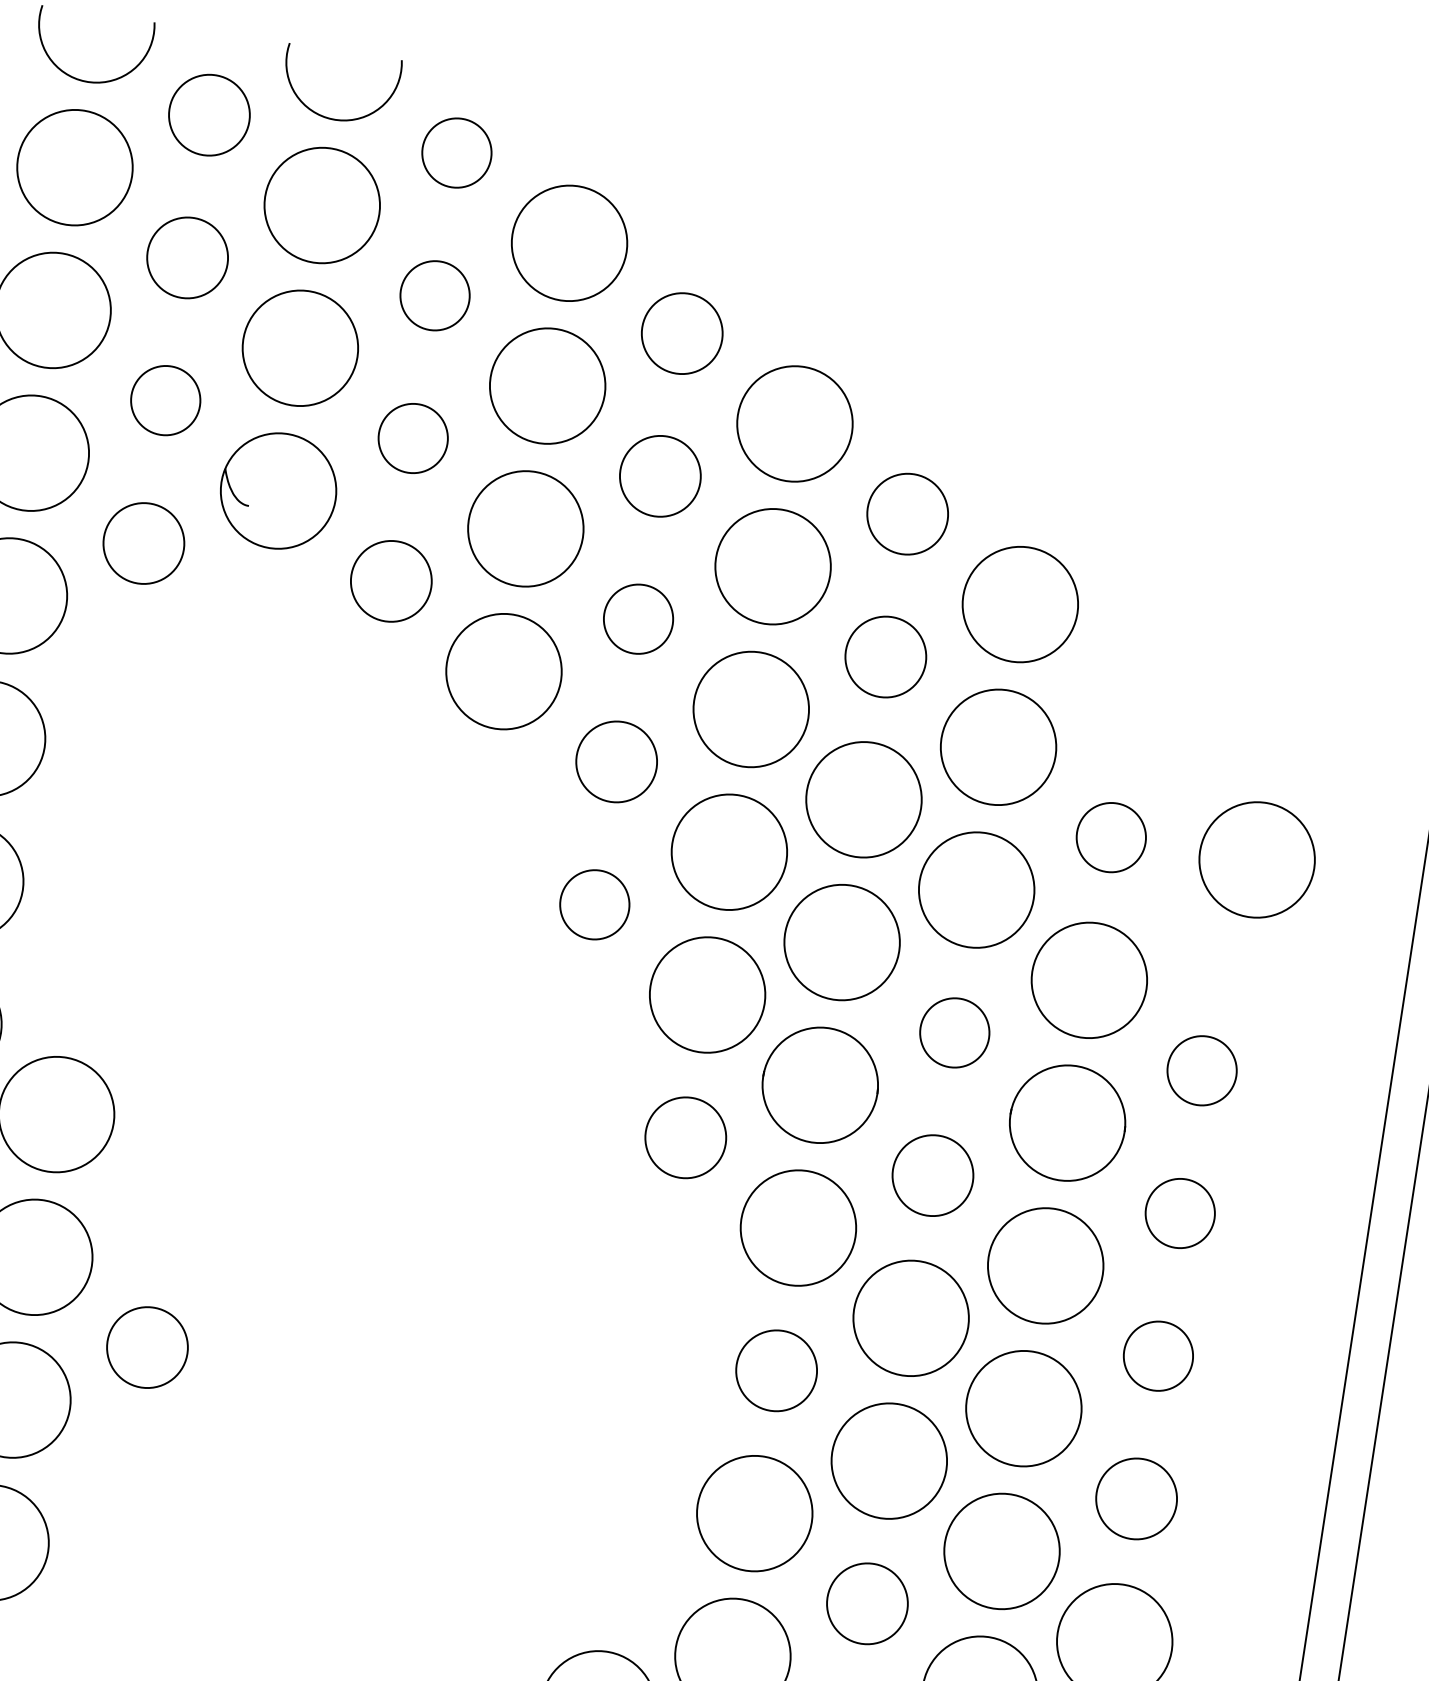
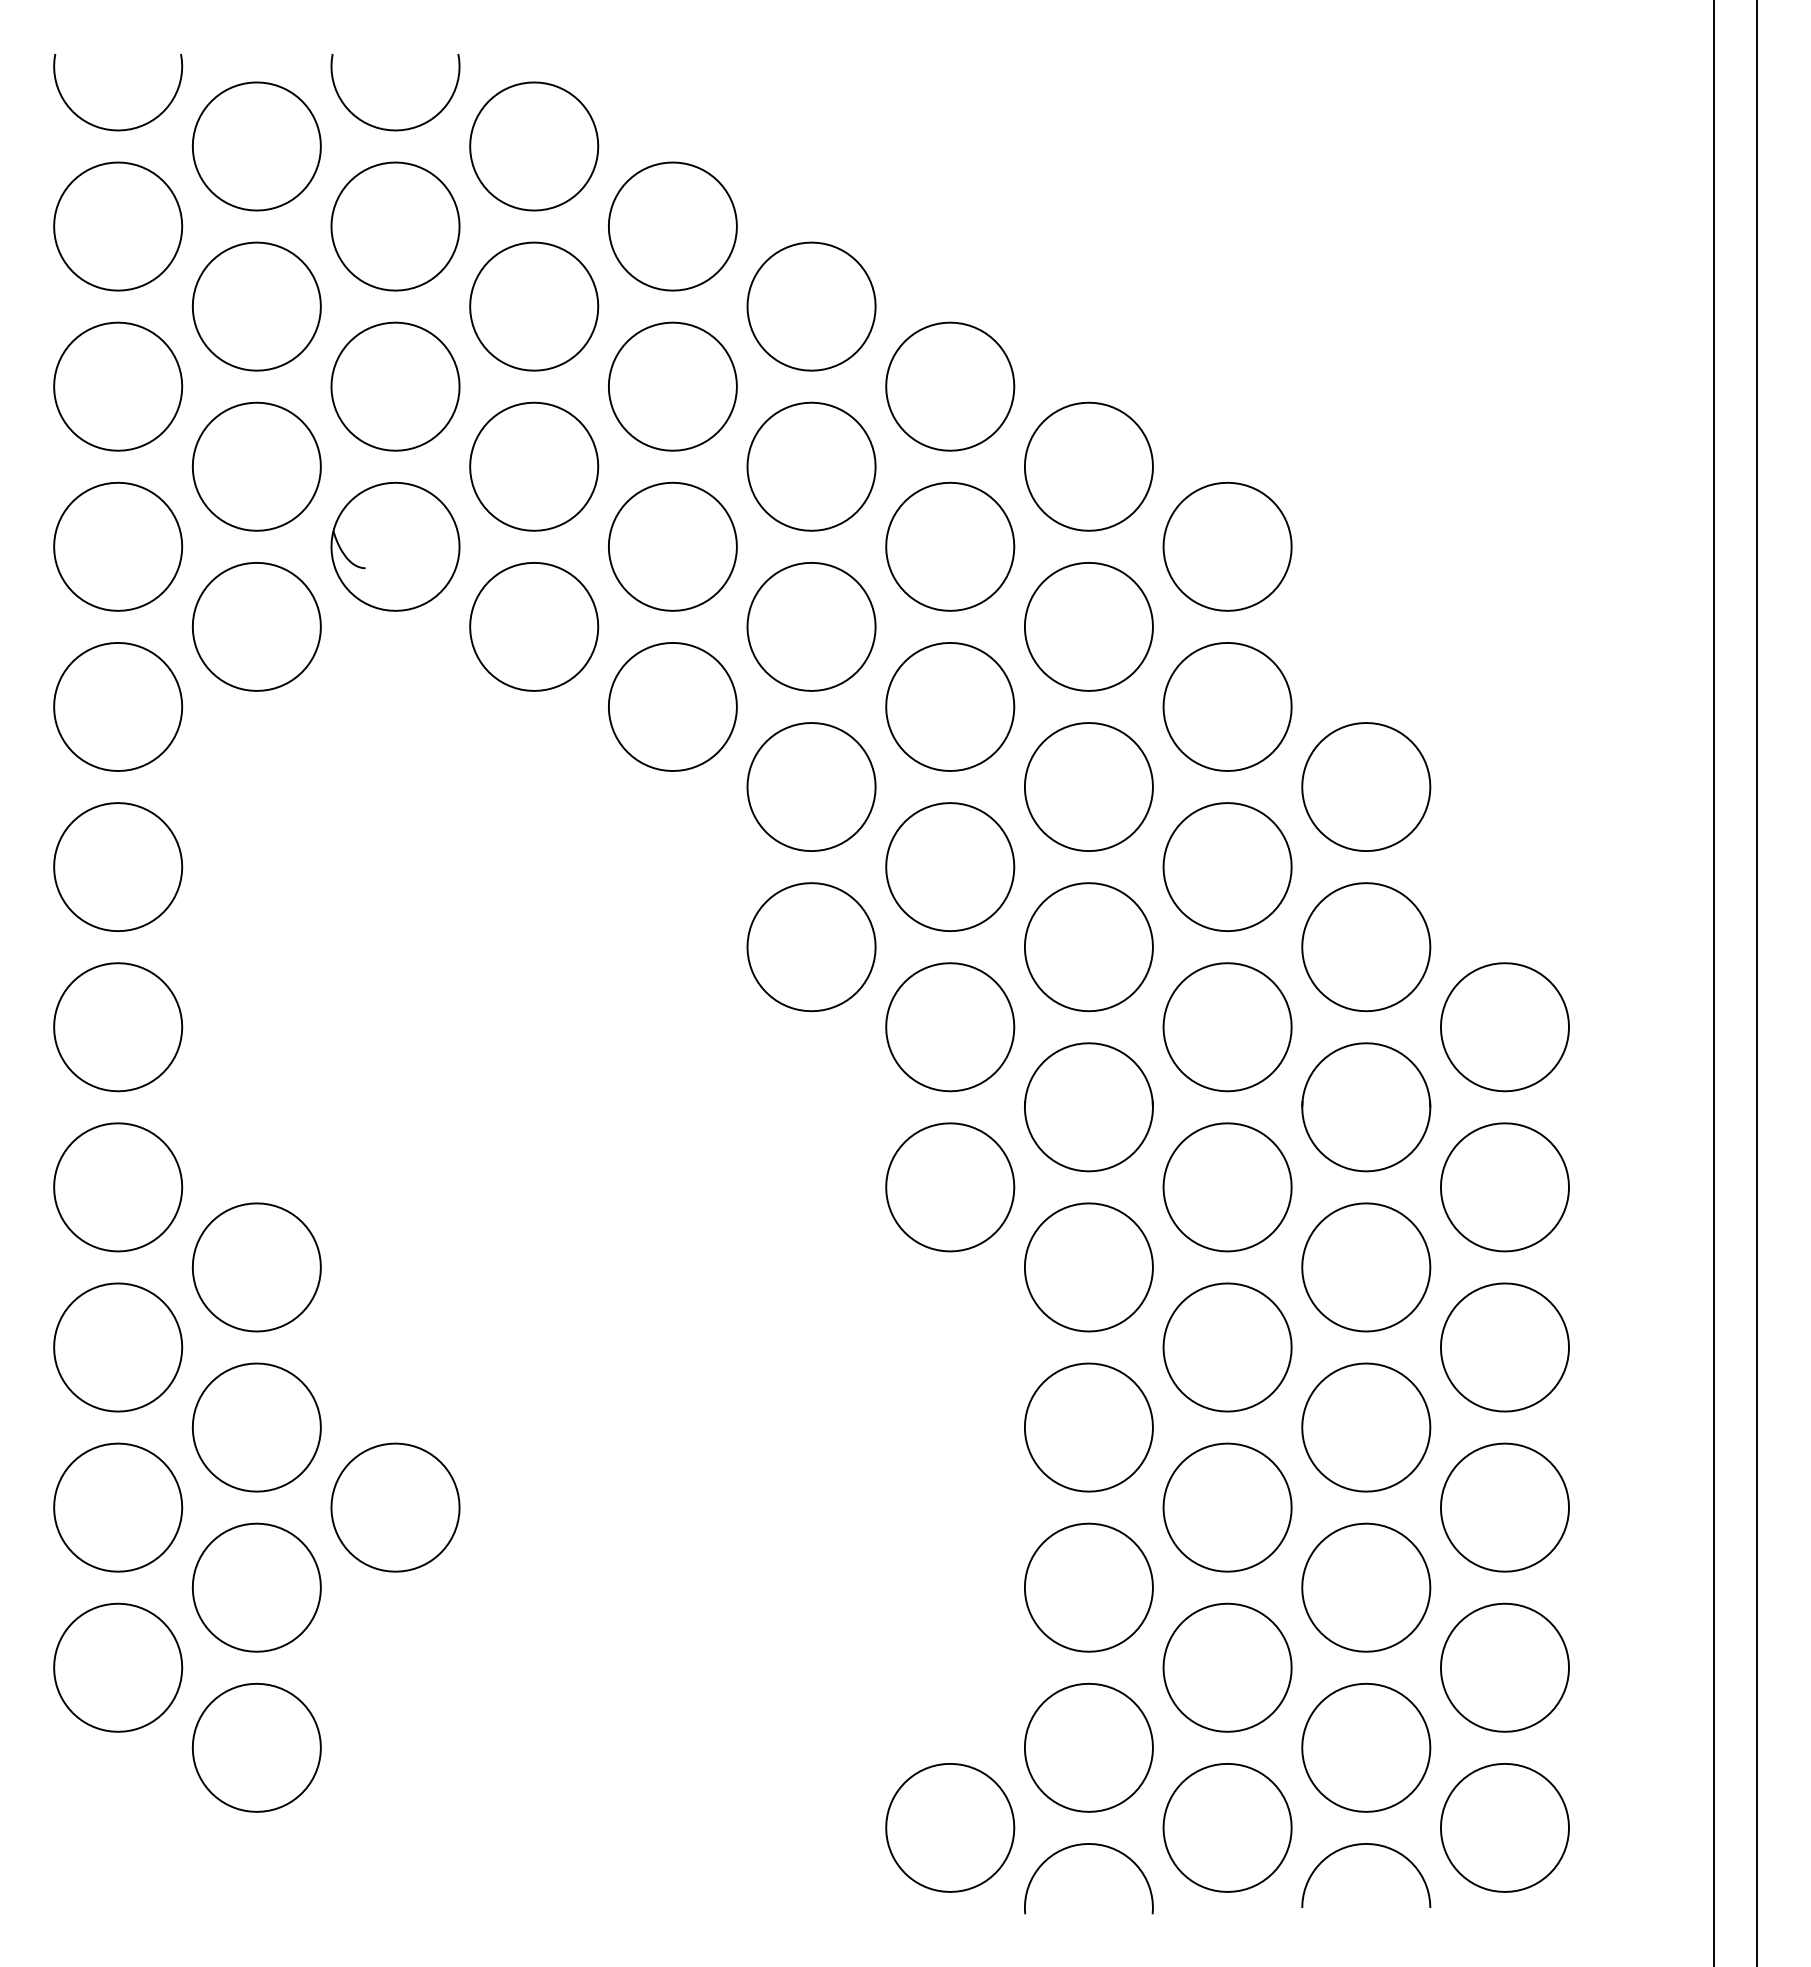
part: (209, 115) -> (256, 146), size x1.43
part: (457, 153) -> (534, 146), size x1.67
part: (187, 257) -> (256, 306), size x1.43
part: (435, 295) -> (534, 306), size x1.67
part: (682, 333) -> (811, 306), size x1.43
part: (165, 400) -> (256, 466), size x1.67
part: (413, 438) -> (534, 466), size x1.67
part: (660, 476) -> (811, 466), size x1.43
part: (907, 513) -> (1088, 466), size x1.43
part: (143, 543) -> (256, 626), size x1.43
part: (391, 581) -> (534, 626), size x1.43
part: (638, 618) -> (811, 626), size x1.67
part: (885, 656) -> (1088, 626), size x1.43
part: (616, 761) -> (811, 786), size x1.43
part: (1111, 837) -> (1366, 786), size x1.67
part: (1256, 859) -> (1529, 786), removed
part: (594, 905) -> (811, 947), size x1.67
part: (954, 1033) -> (1227, 1027), size x1.67
part: (1201, 1070) -> (1504, 1027), size x1.67
part: (685, 1137) -> (950, 1187), size x1.43
part: (932, 1175) -> (1227, 1187), size x1.43
part: (1179, 1213) -> (1504, 1187), size x1.67
part: (147, 1347) -> (395, 1507), size x1.43
part: (1158, 1356) -> (1504, 1347), size x1.67
part: (776, 1370) -> (1088, 1427), size x1.43
part: (1136, 1498) -> (1504, 1507), size x1.43
part: (867, 1603) -> (1227, 1667), size x1.43

